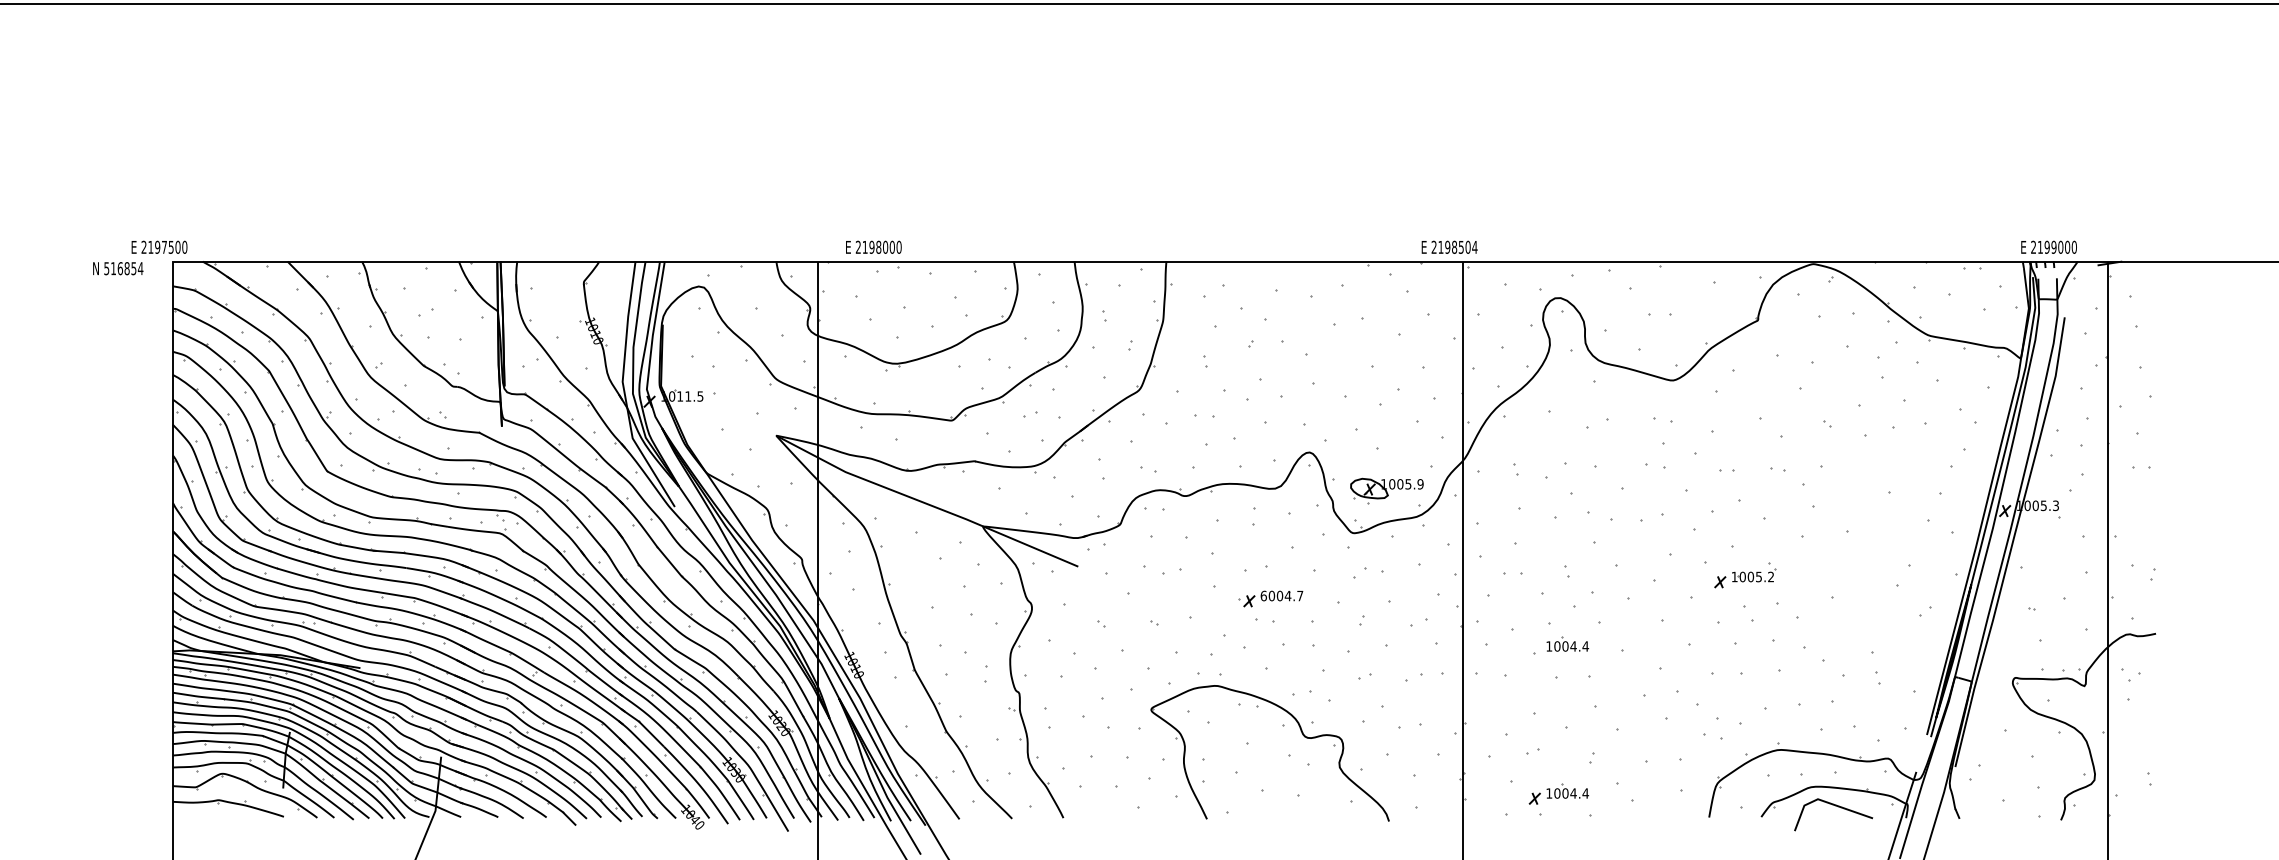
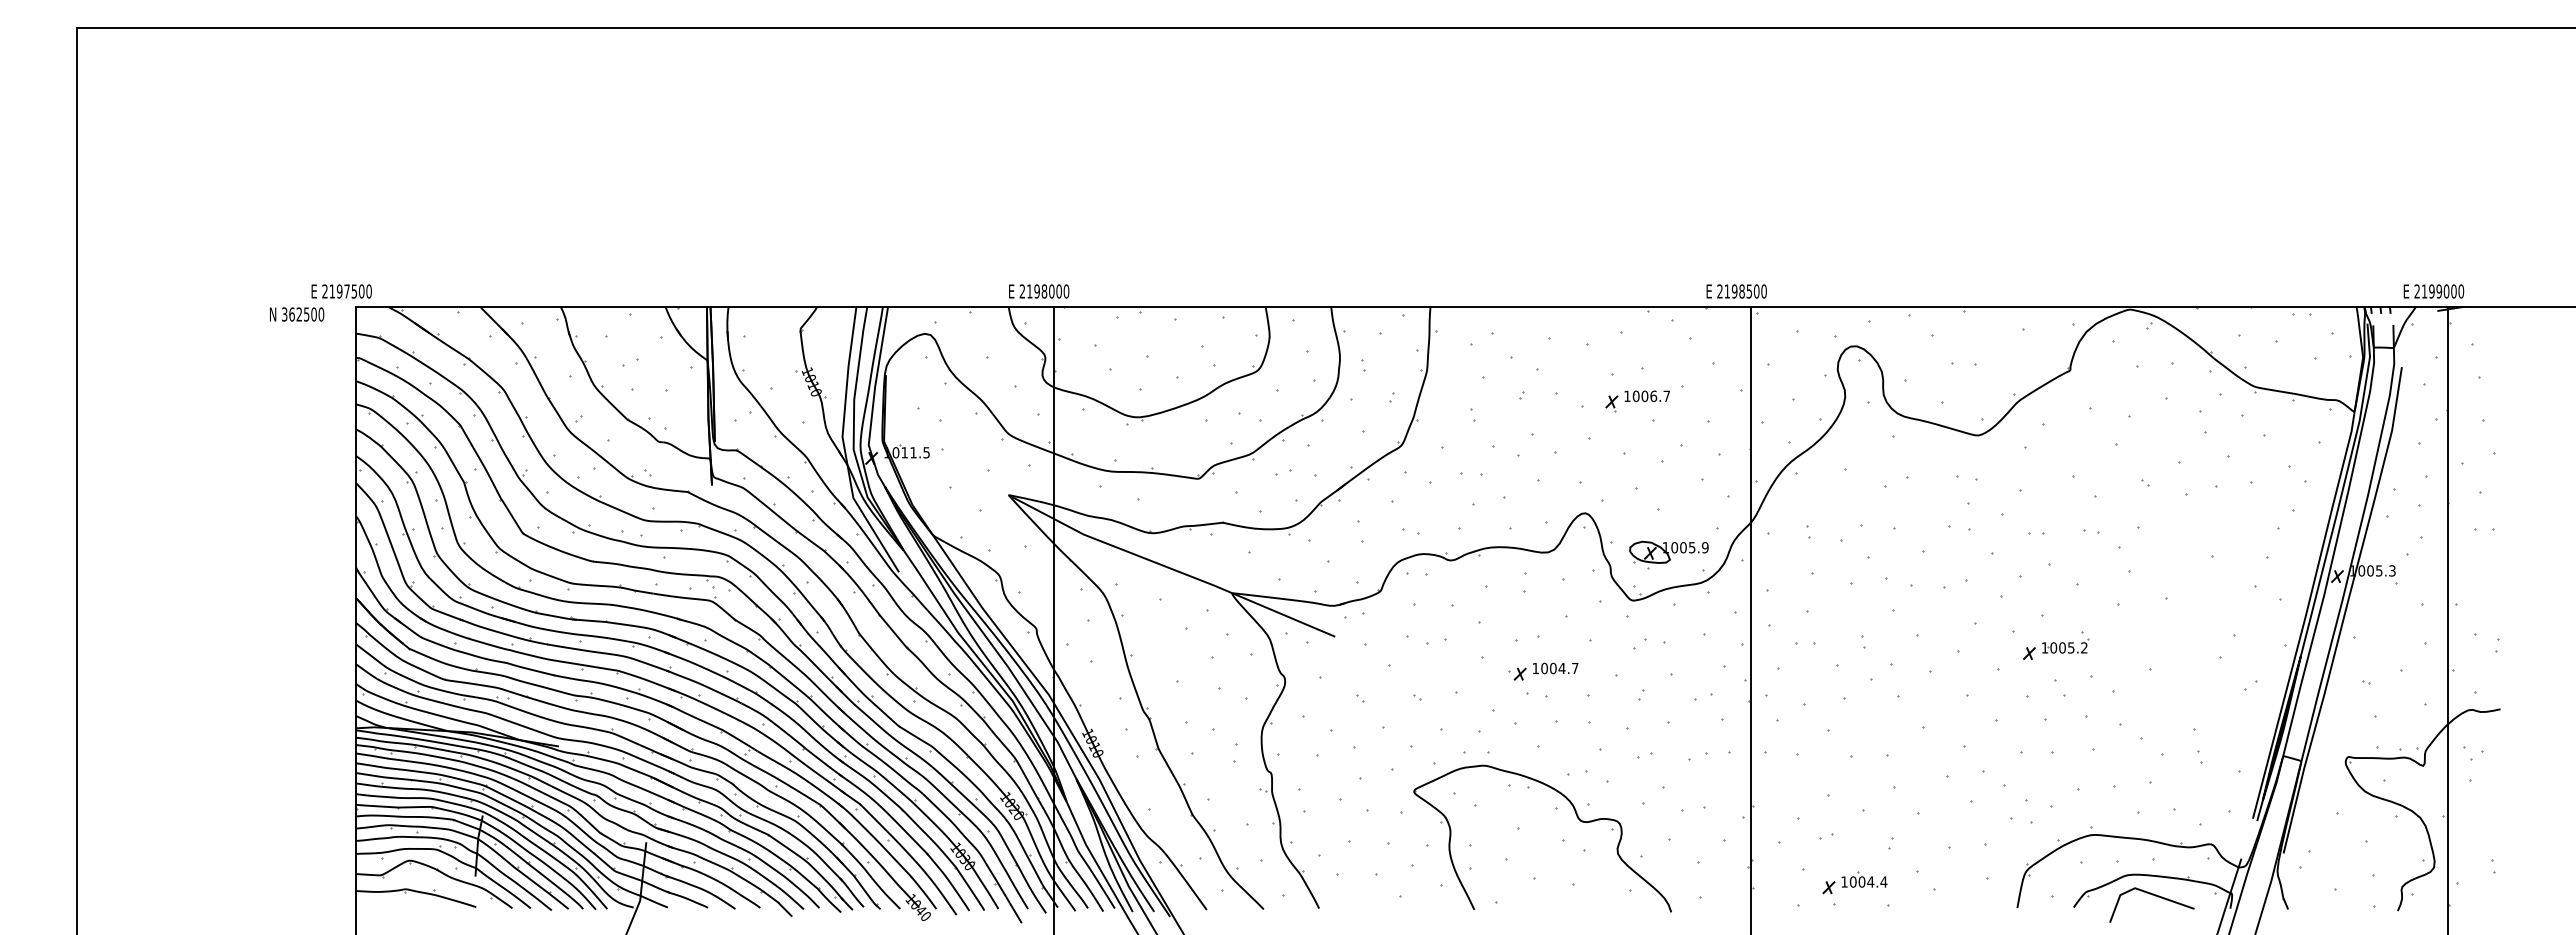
text: (874, 247) -> (1039, 291), moved
text: (1475, 247) -> (1764, 291), 2198504 -> 2198500
text: (2048, 247) -> (2433, 291), moved
text: (124, 268) -> (303, 314), 516854 -> 362500
part: (1357, 349) -> (1637, 401), added
text: (1263, 596) -> (1535, 668), 6004.7 -> 1004.7
part: (1567, 644) -> (1864, 720), removed

